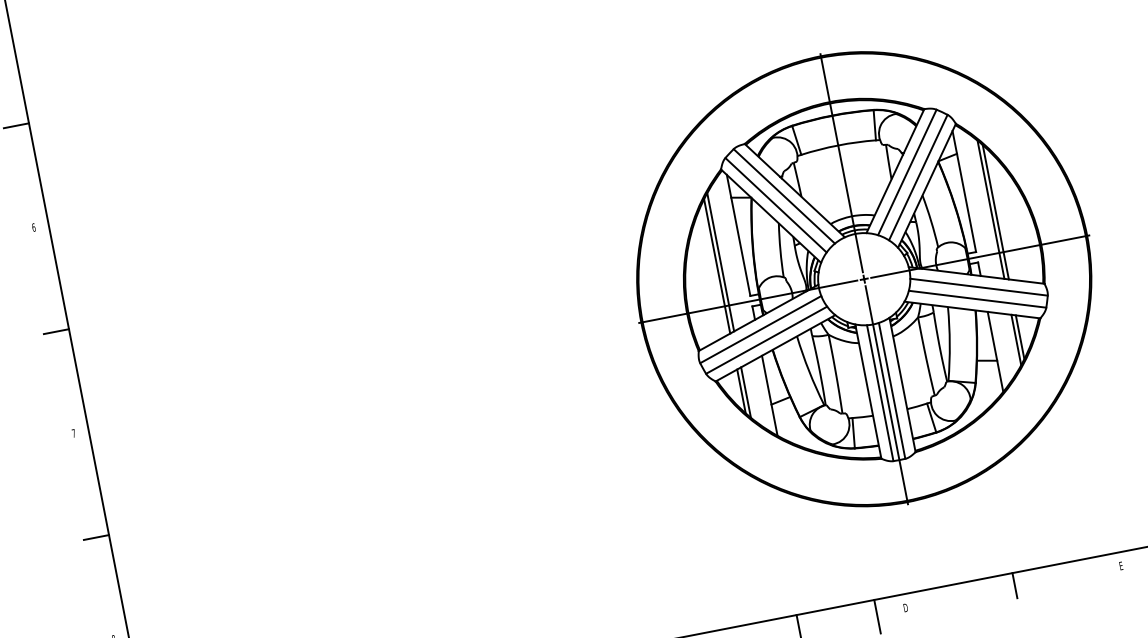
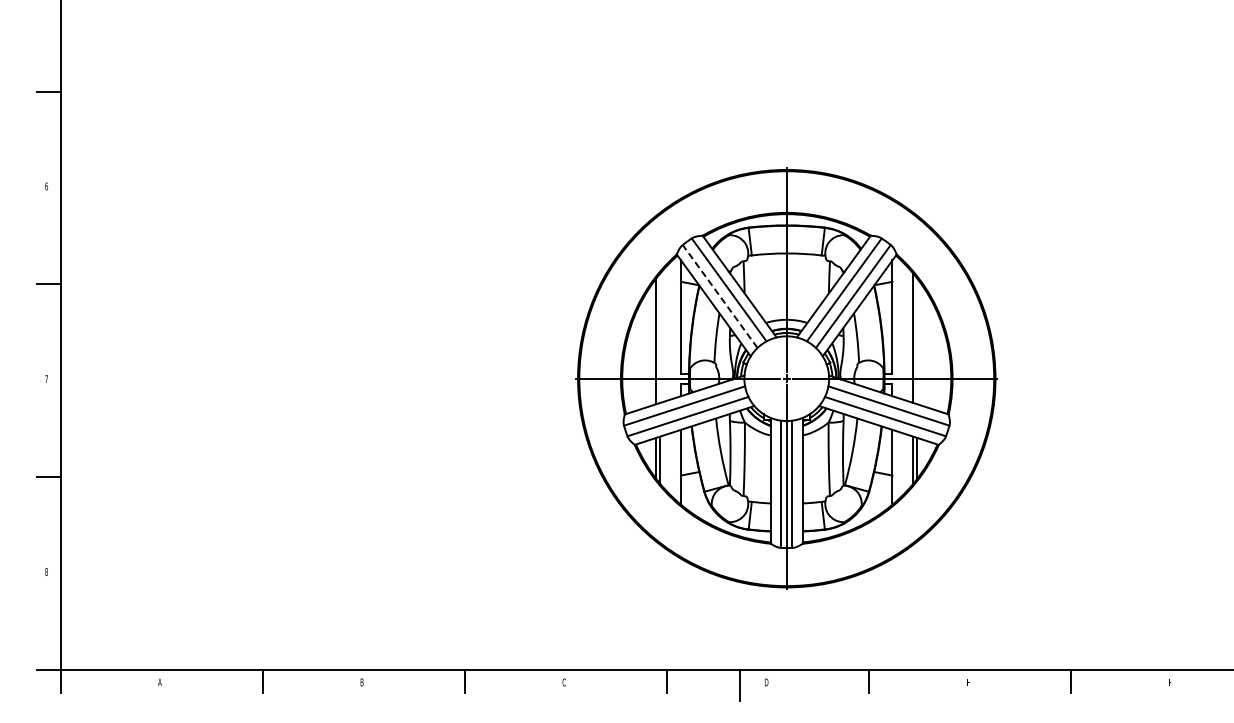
line: (776, 205) -> (720, 296), solid -> dashed
line: (996, 212) -> (917, 341), removed
line: (720, 261) -> (660, 337), removed

